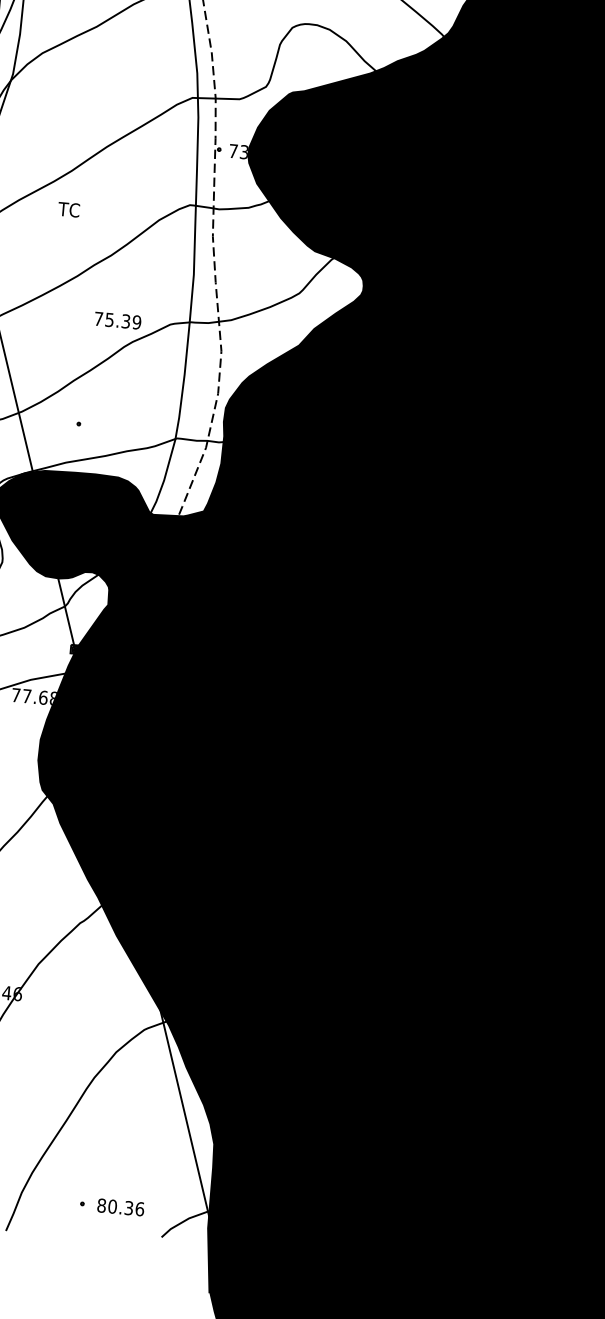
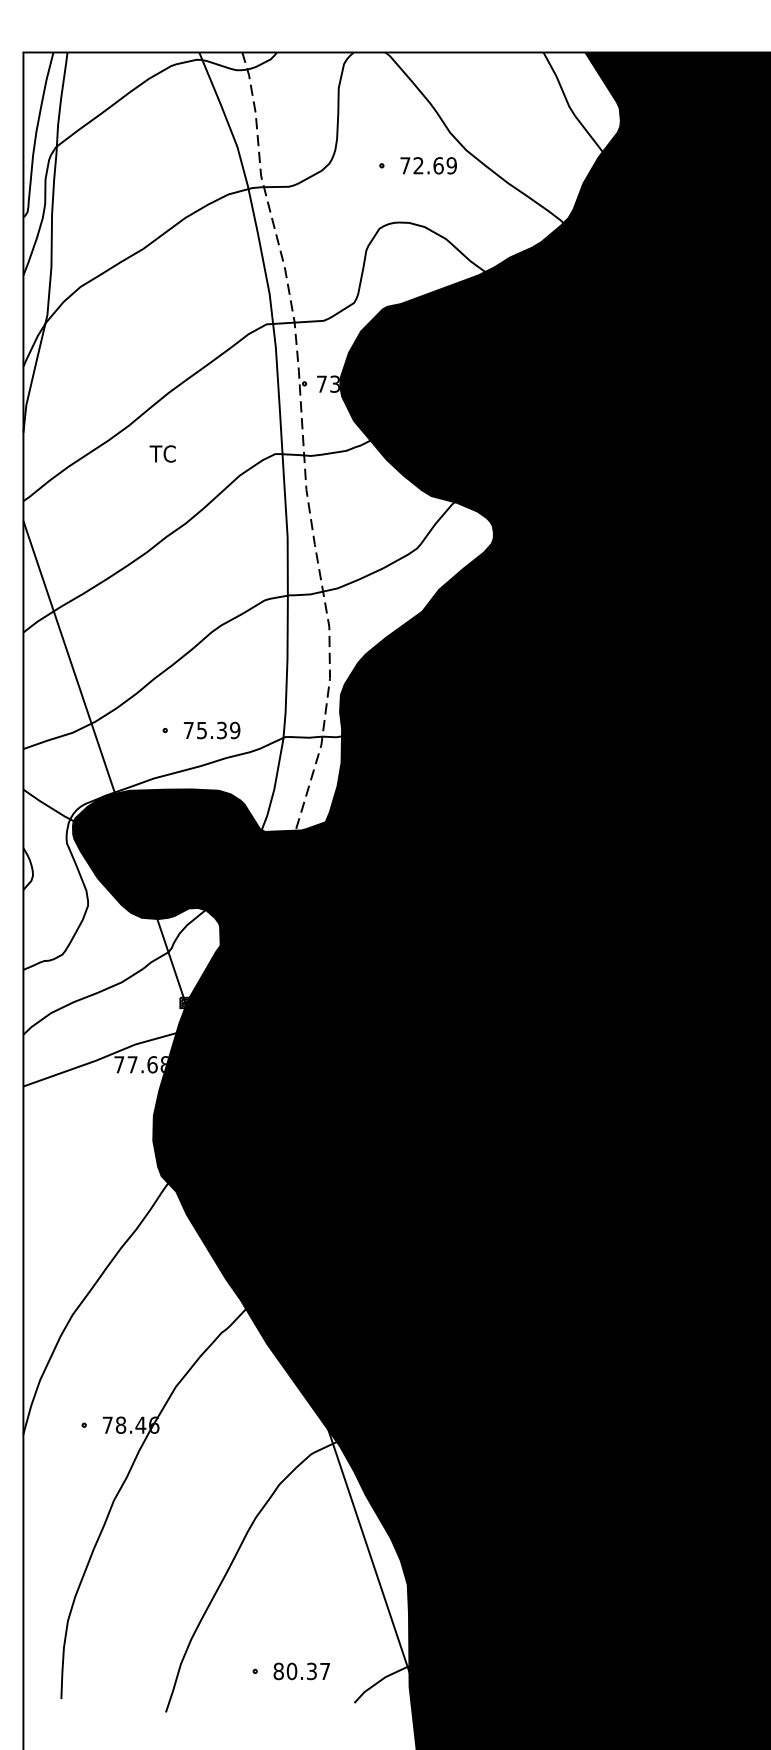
text: (68, 209) -> (162, 453), moved
text: (118, 320) -> (212, 730), moved
text: (140, 1209) -> (325, 1671), 80.36 -> 80.37

